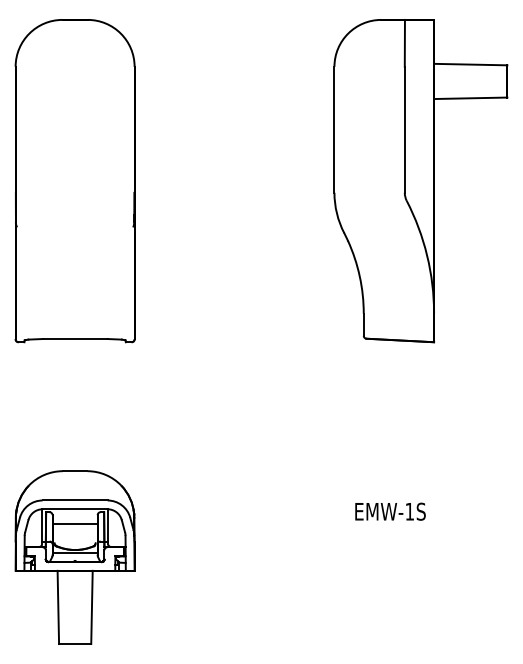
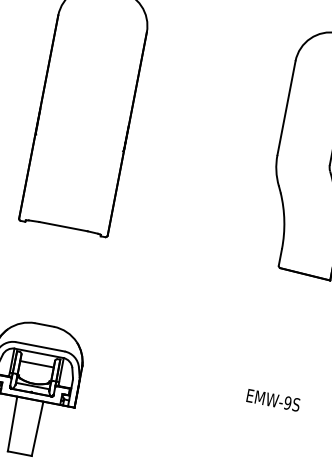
text: (409, 511) -> (287, 402), EMW-1S -> EMW-9S

